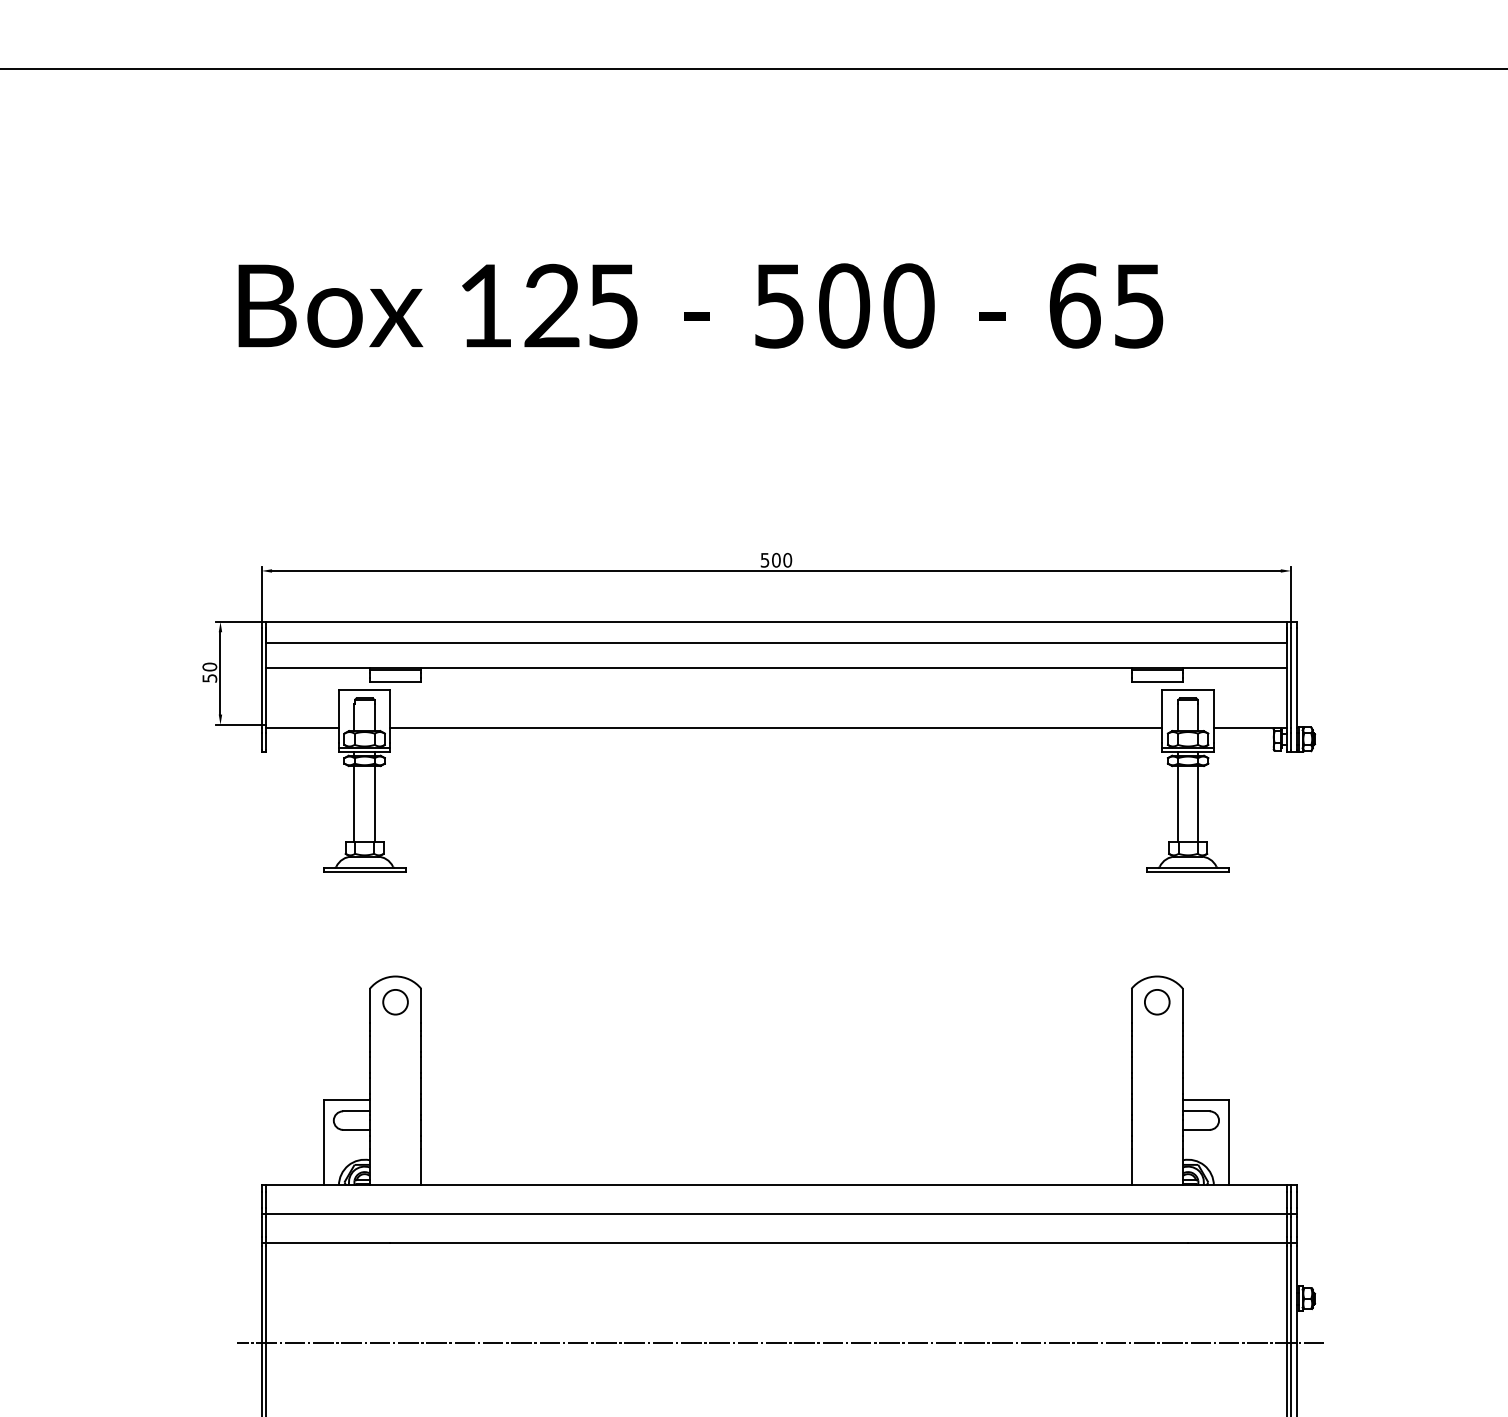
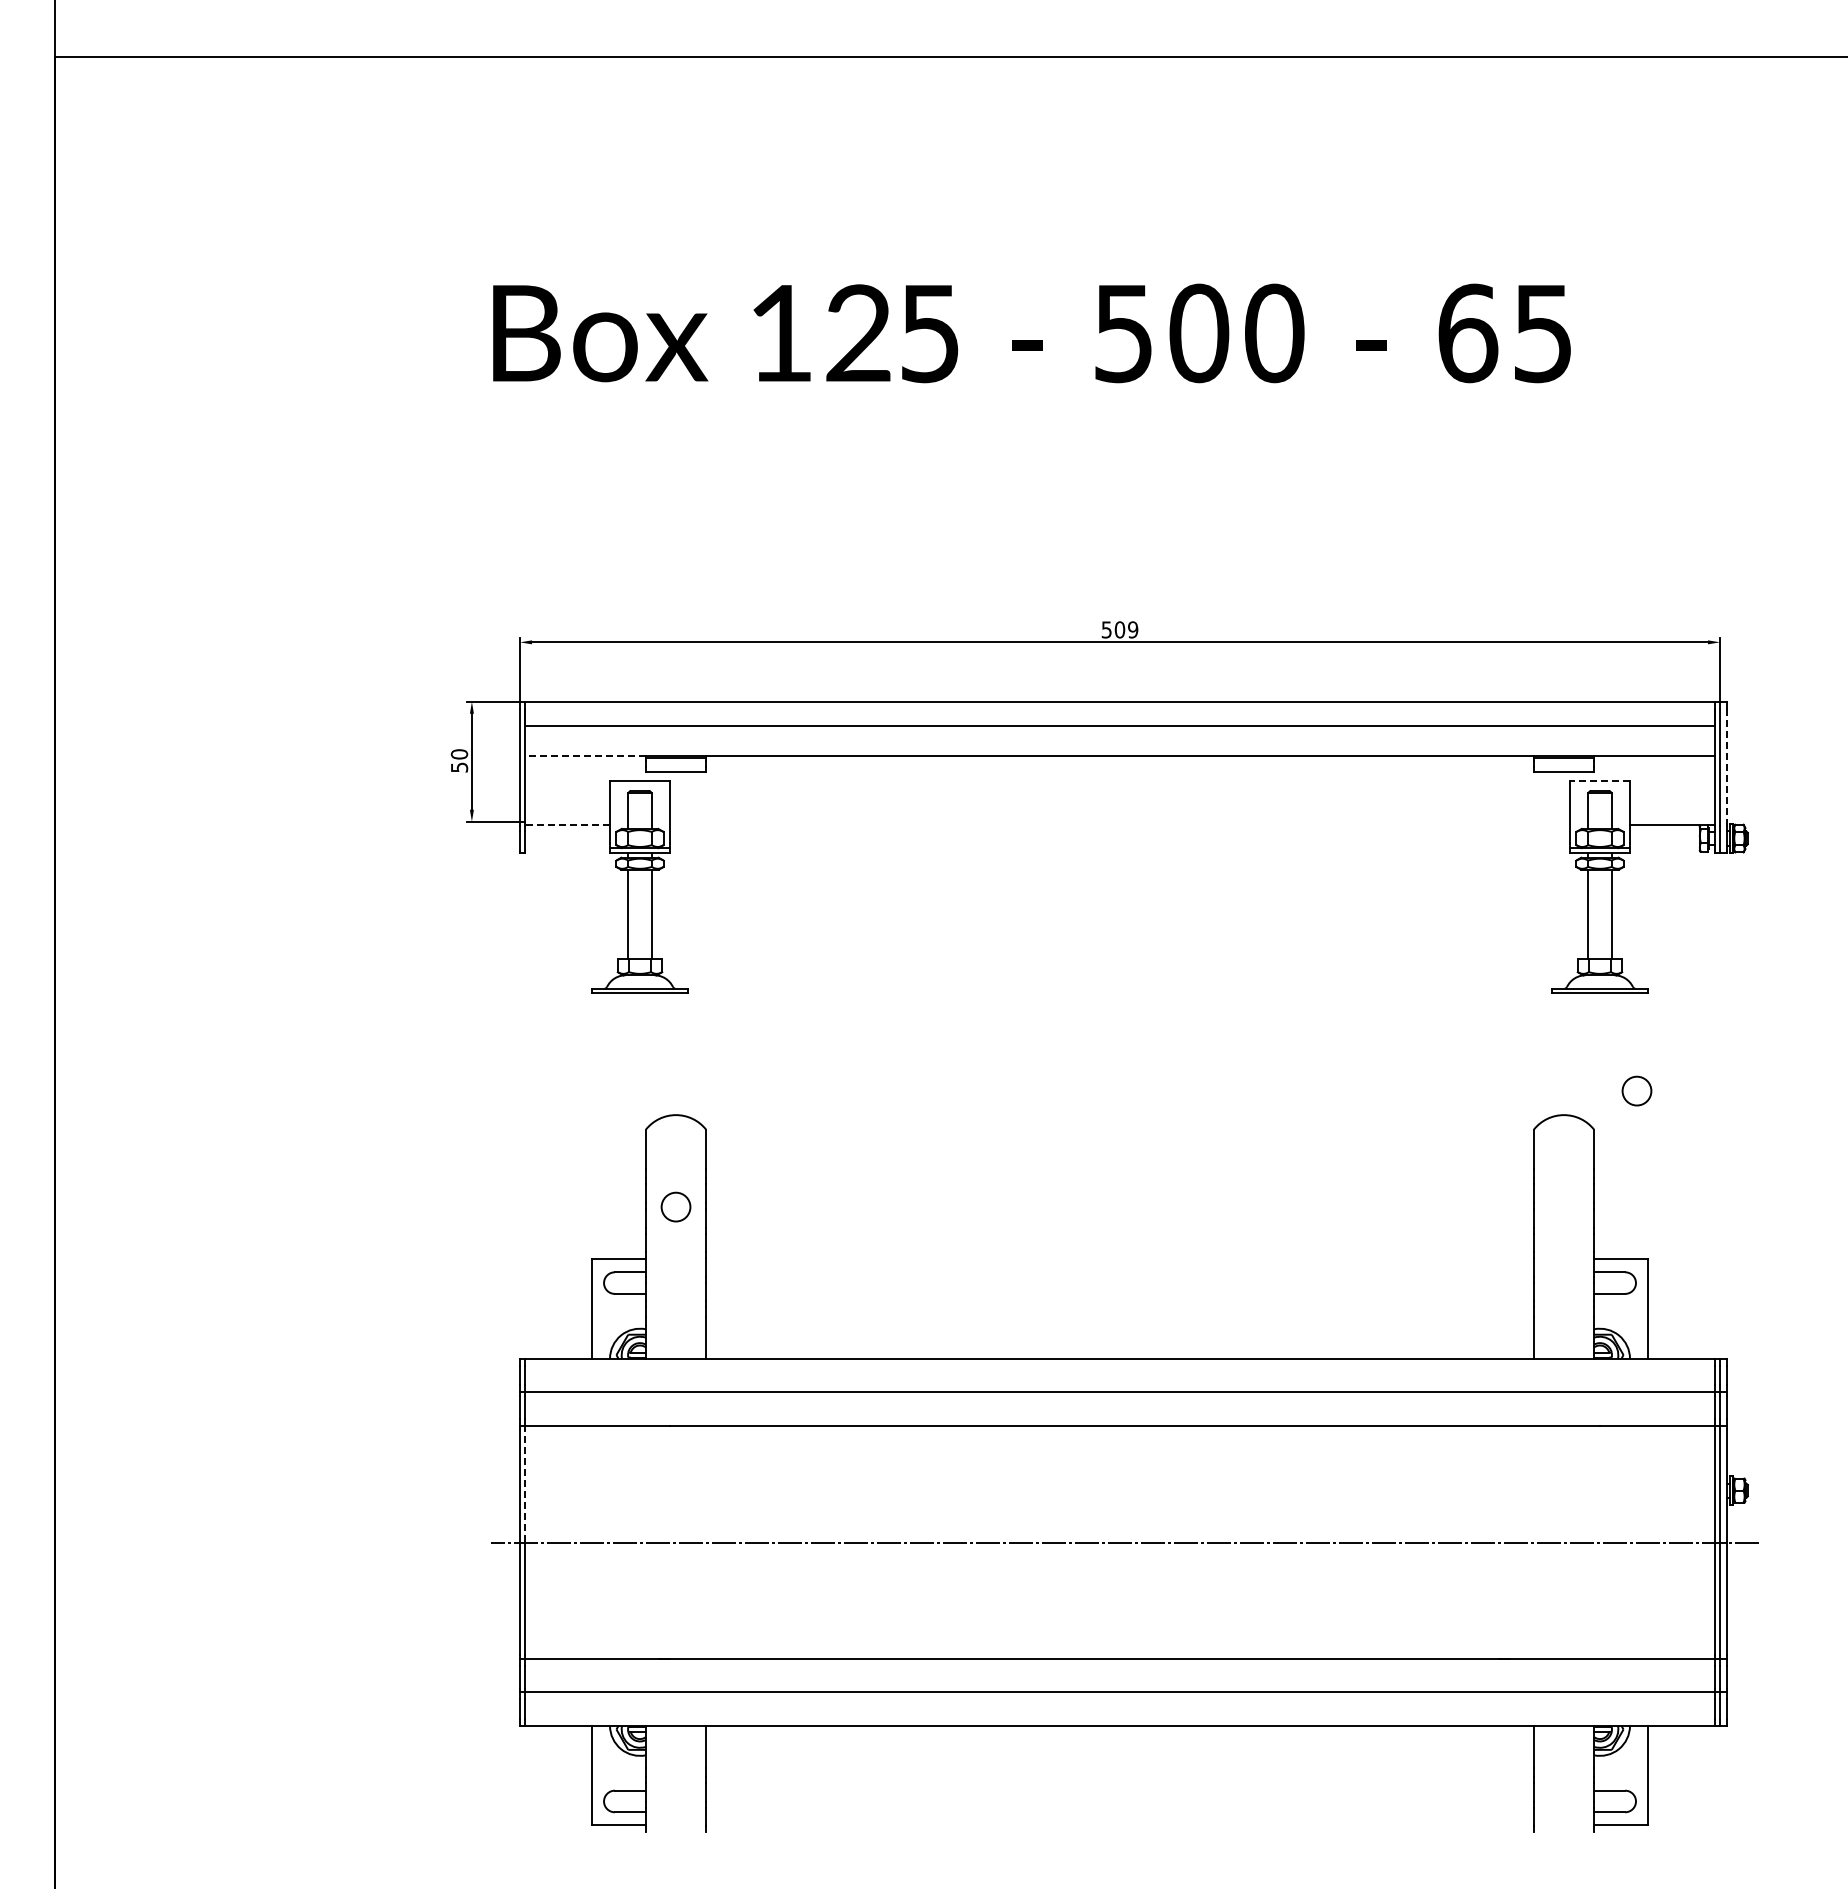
text: (787, 559) -> (1133, 629), 500 -> 509
line: (317, 668) -> (585, 755), solid -> dashed
line: (1297, 678) -> (1727, 767), solid -> dashed
line: (1188, 689) -> (1600, 780), solid -> dashed
line: (302, 728) -> (567, 825), solid -> dashed
line: (776, 728) -> (1120, 825), removed
circle: (395, 1001) -> (675, 1206), moved
circle: (1156, 1001) -> (1636, 1090), moved
line: (265, 1294) -> (524, 1485), solid -> dashed

